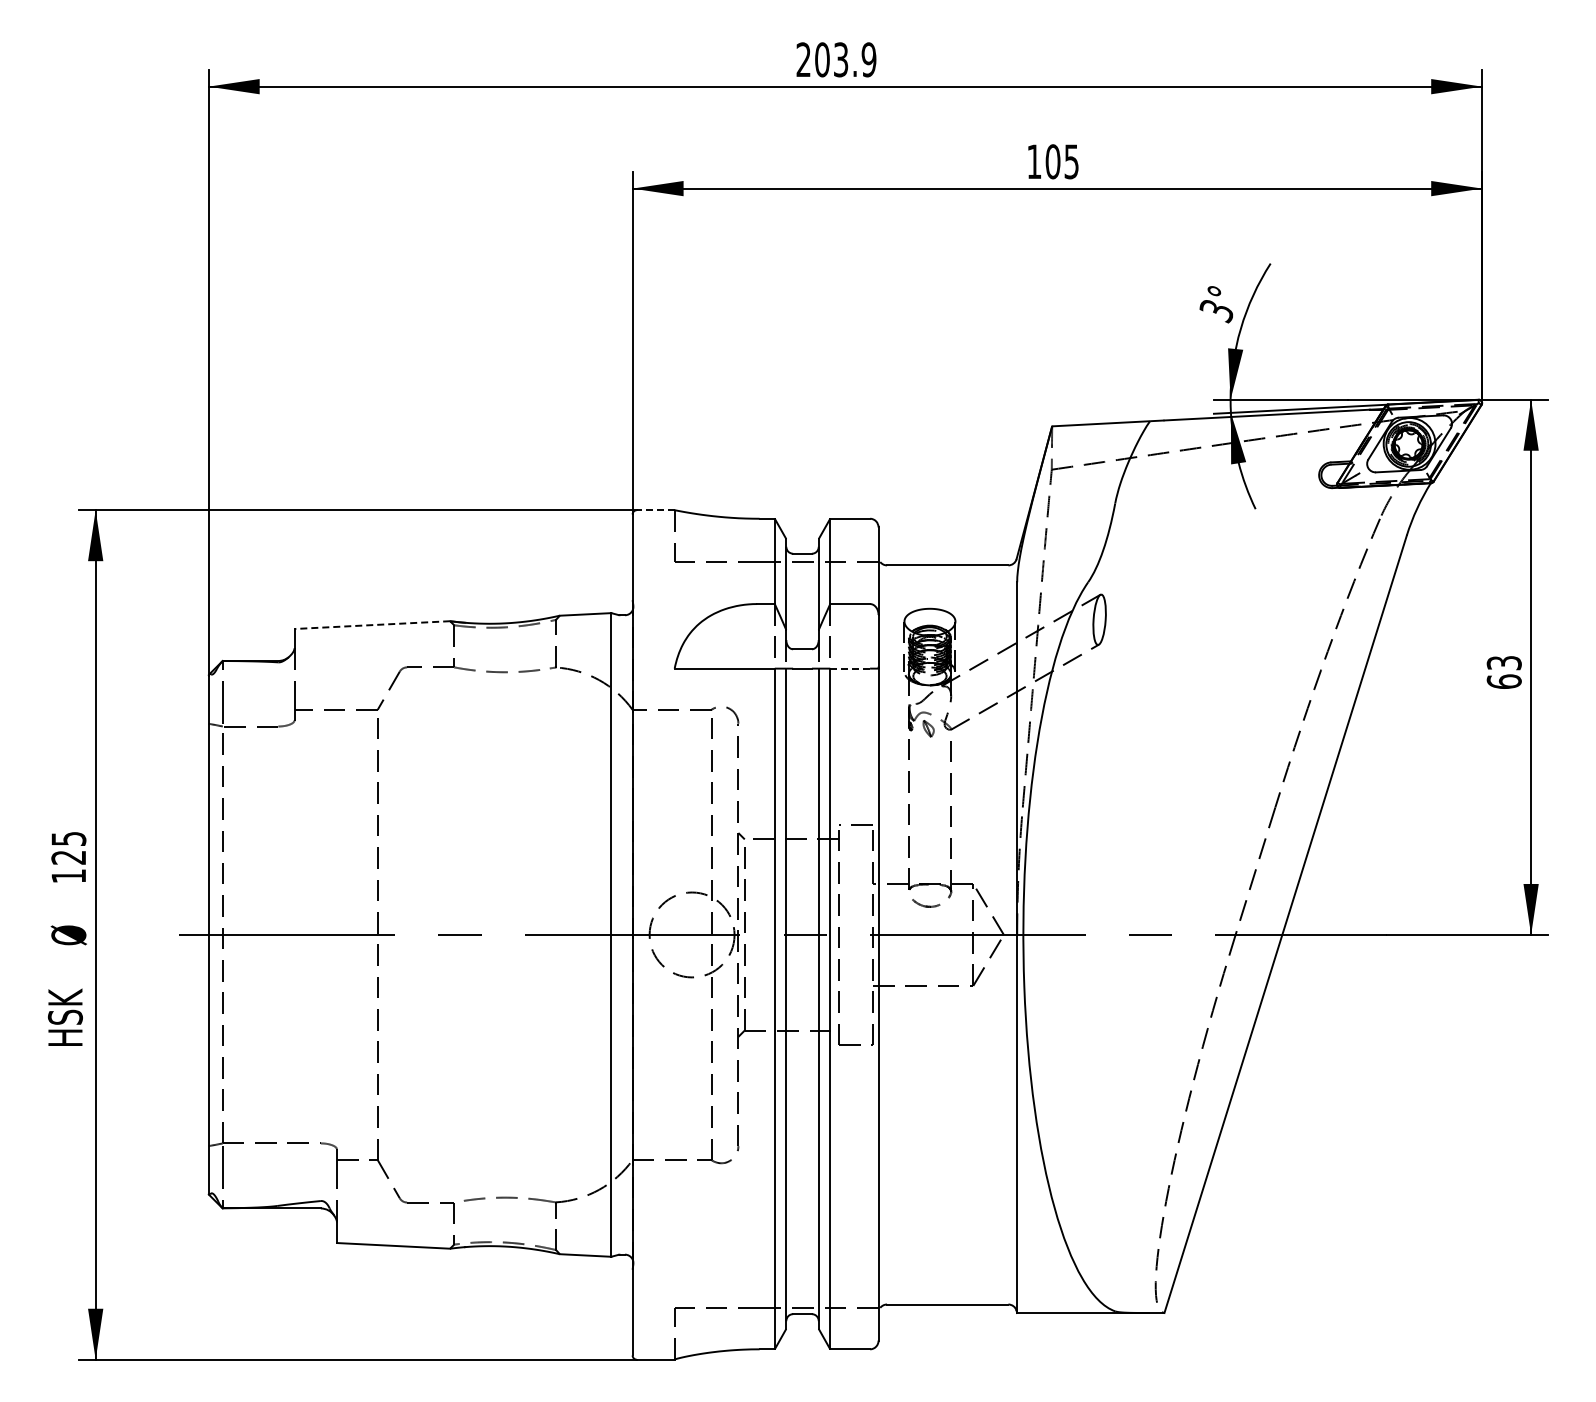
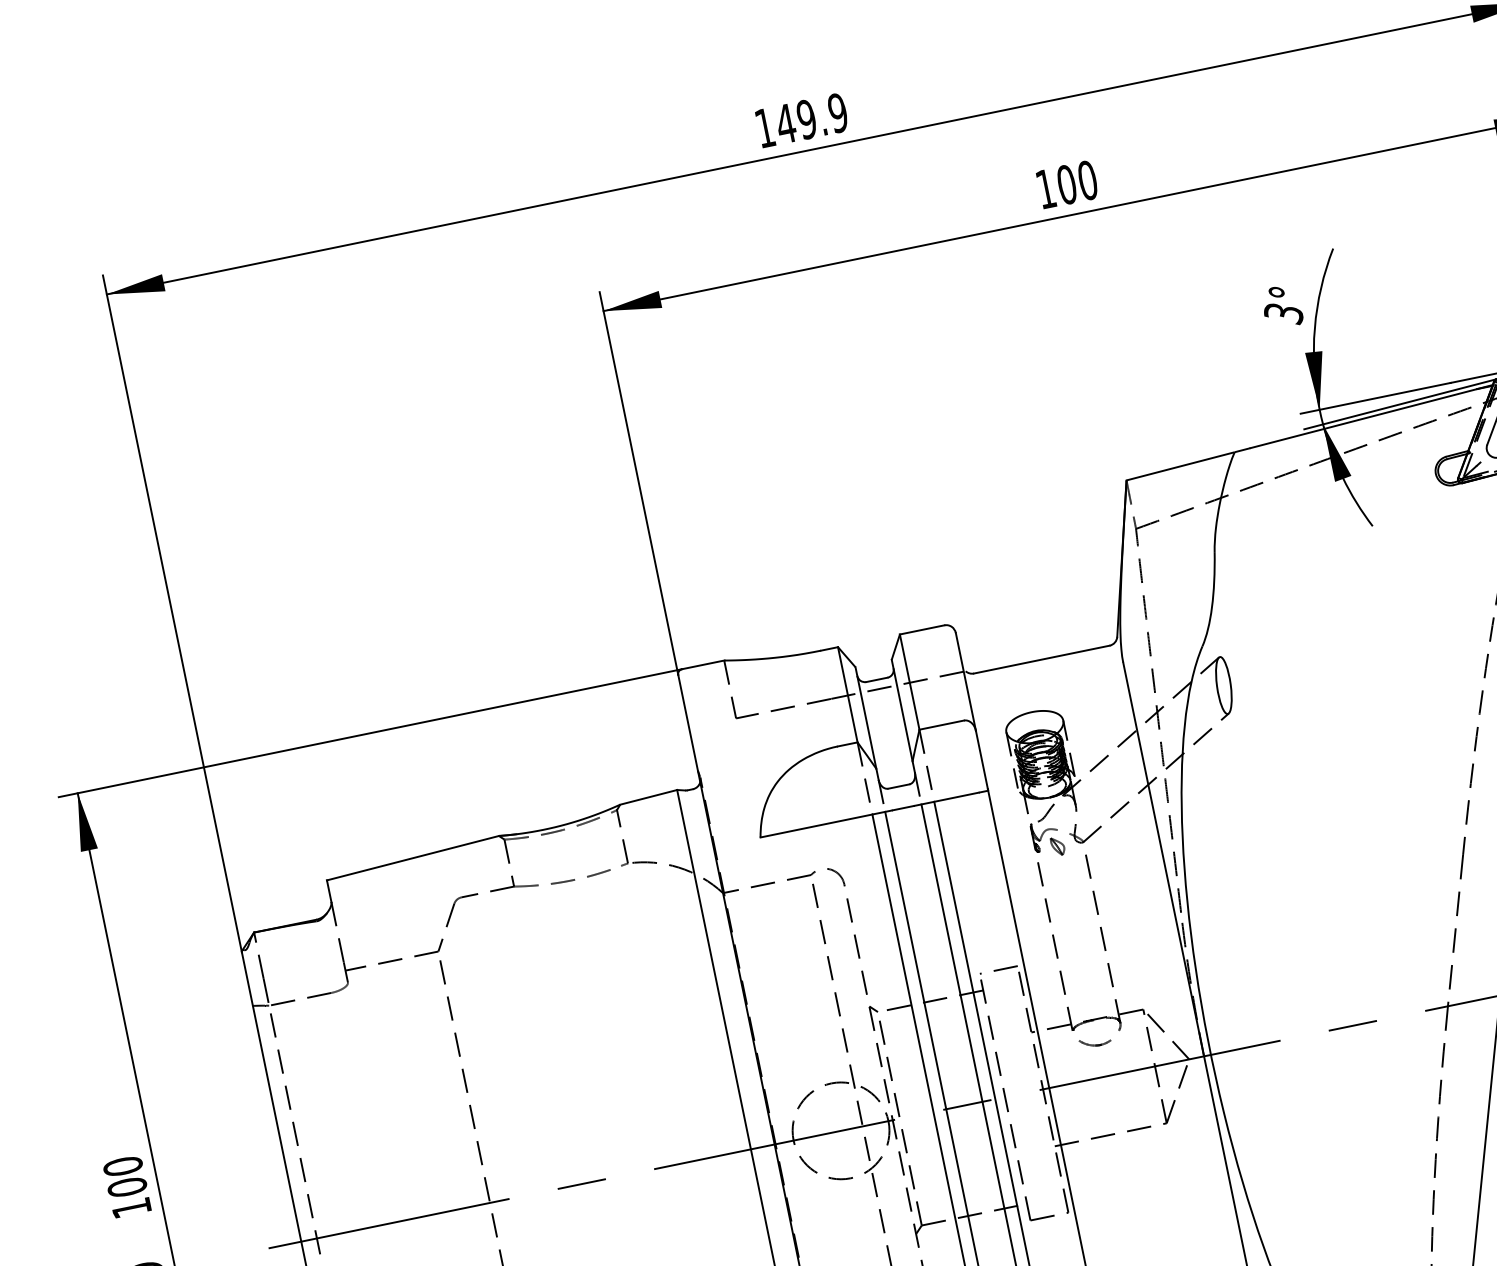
text: (822, 59) -> (786, 123), 203.9 -> 149.9
text: (1071, 161) -> (1087, 180), 105 -> 100
line: (655, 510) -> (702, 665), dashed -> solid
line: (372, 625) -> (413, 858), dashed -> solid
line: (850, 668) -> (956, 797), dashed -> solid
text: (68, 847) -> (124, 1176), 125 -> 100

